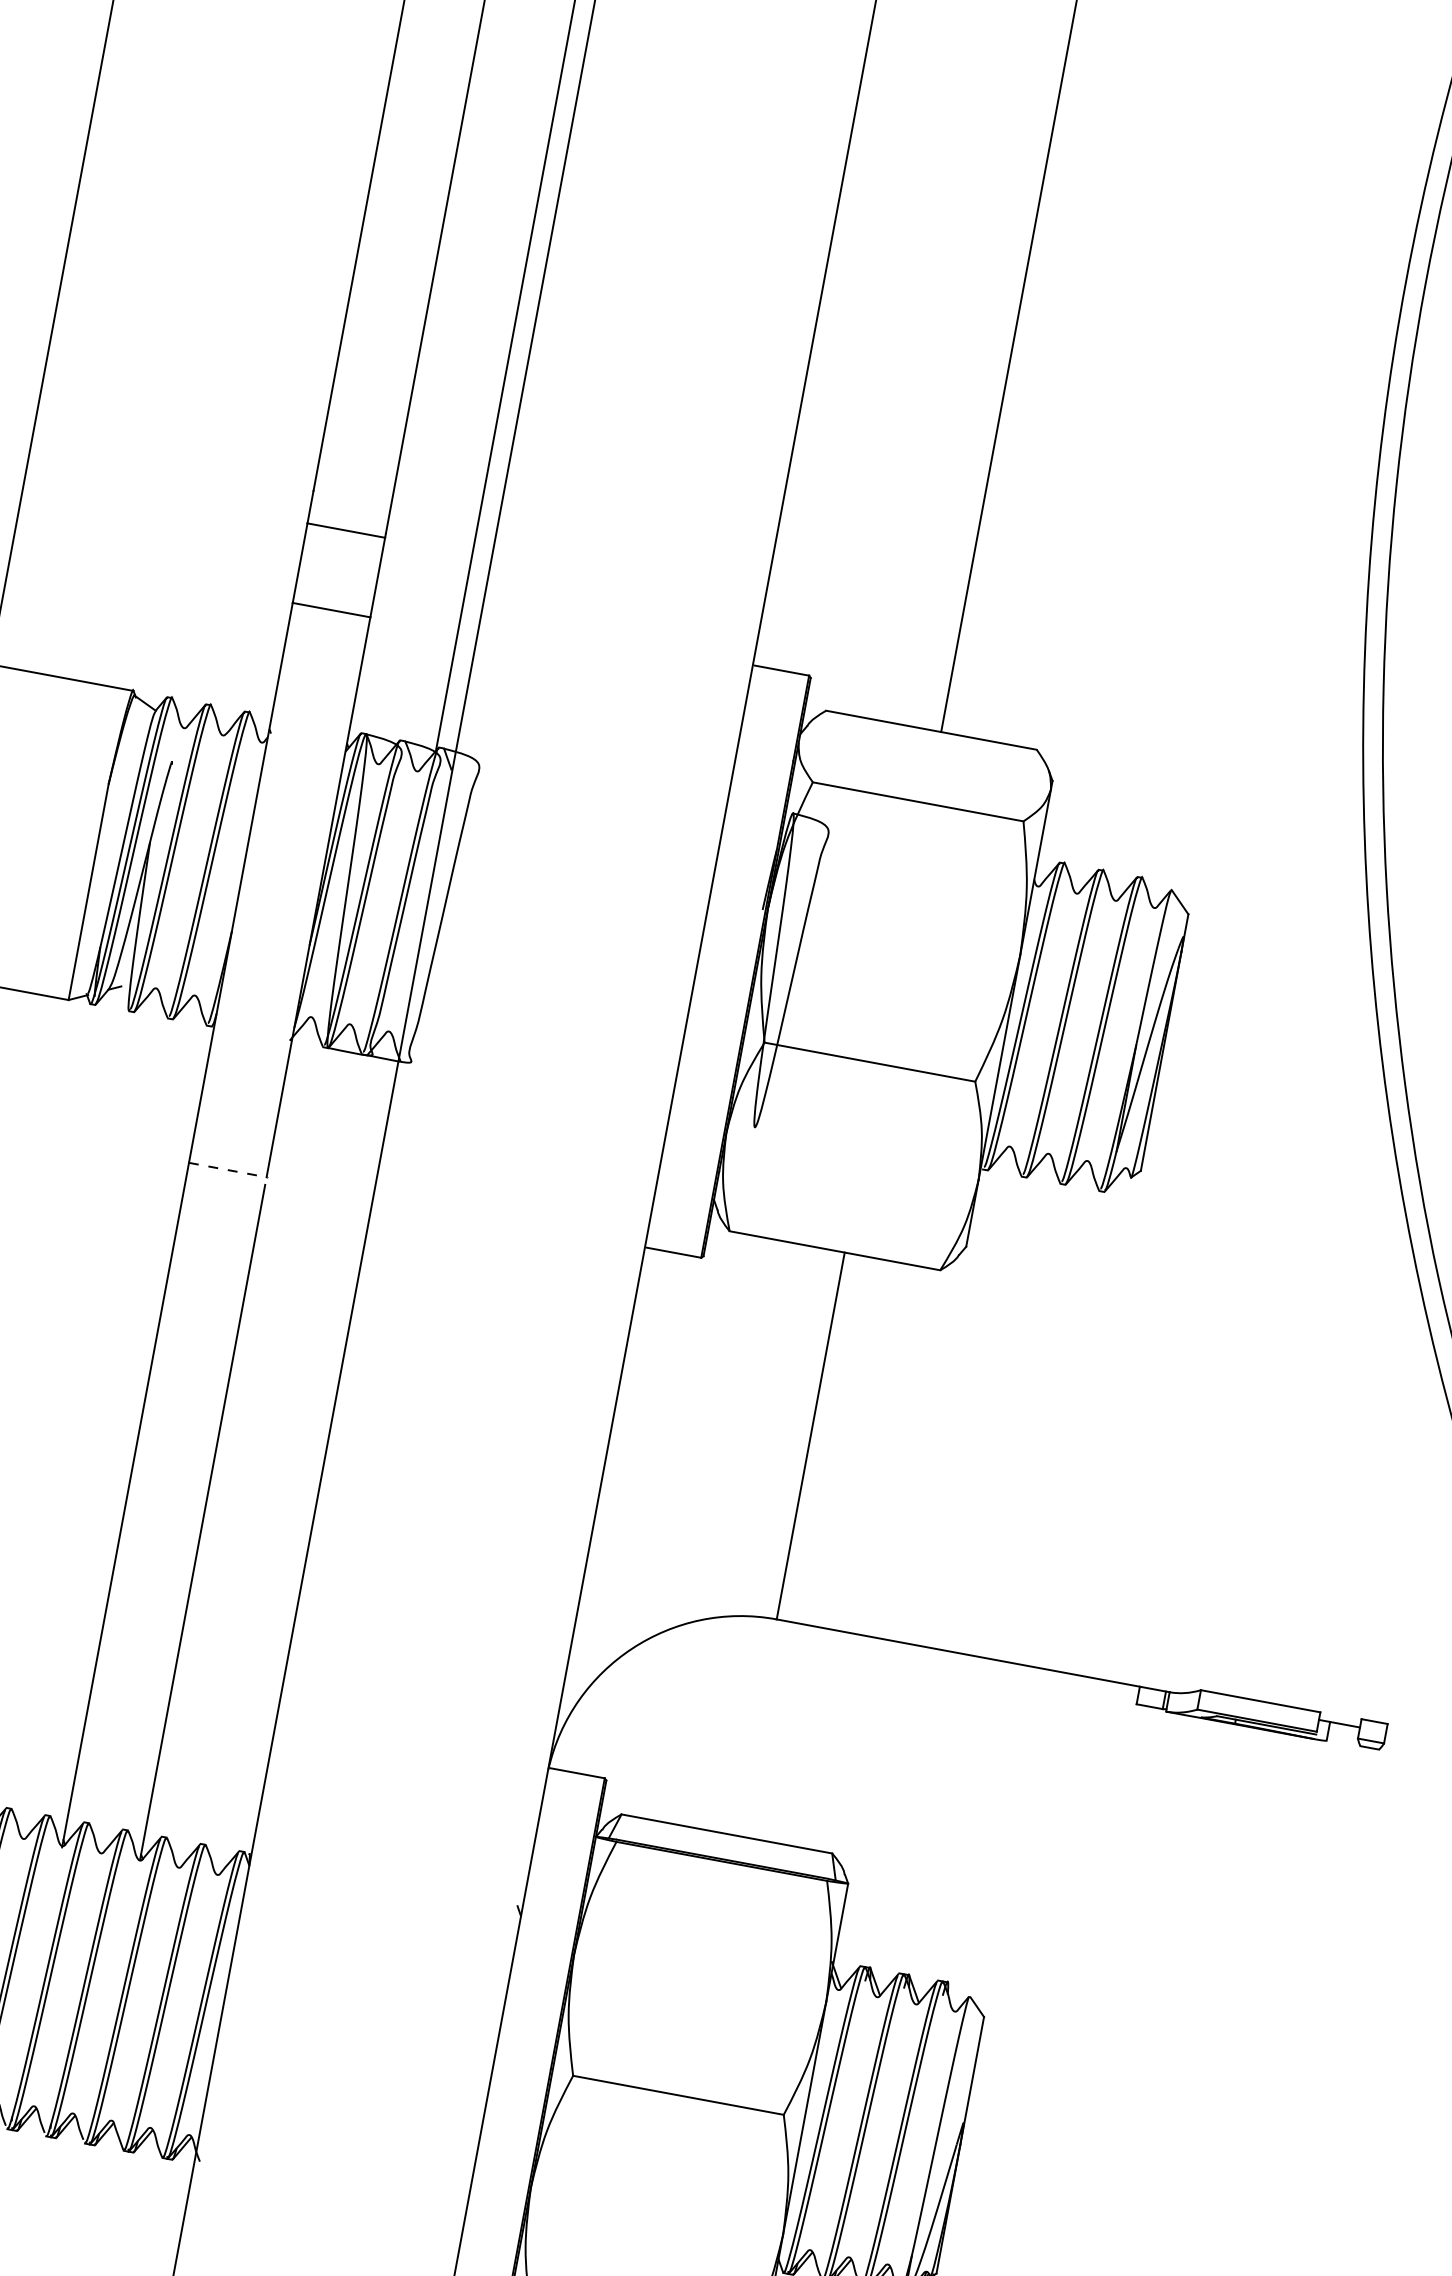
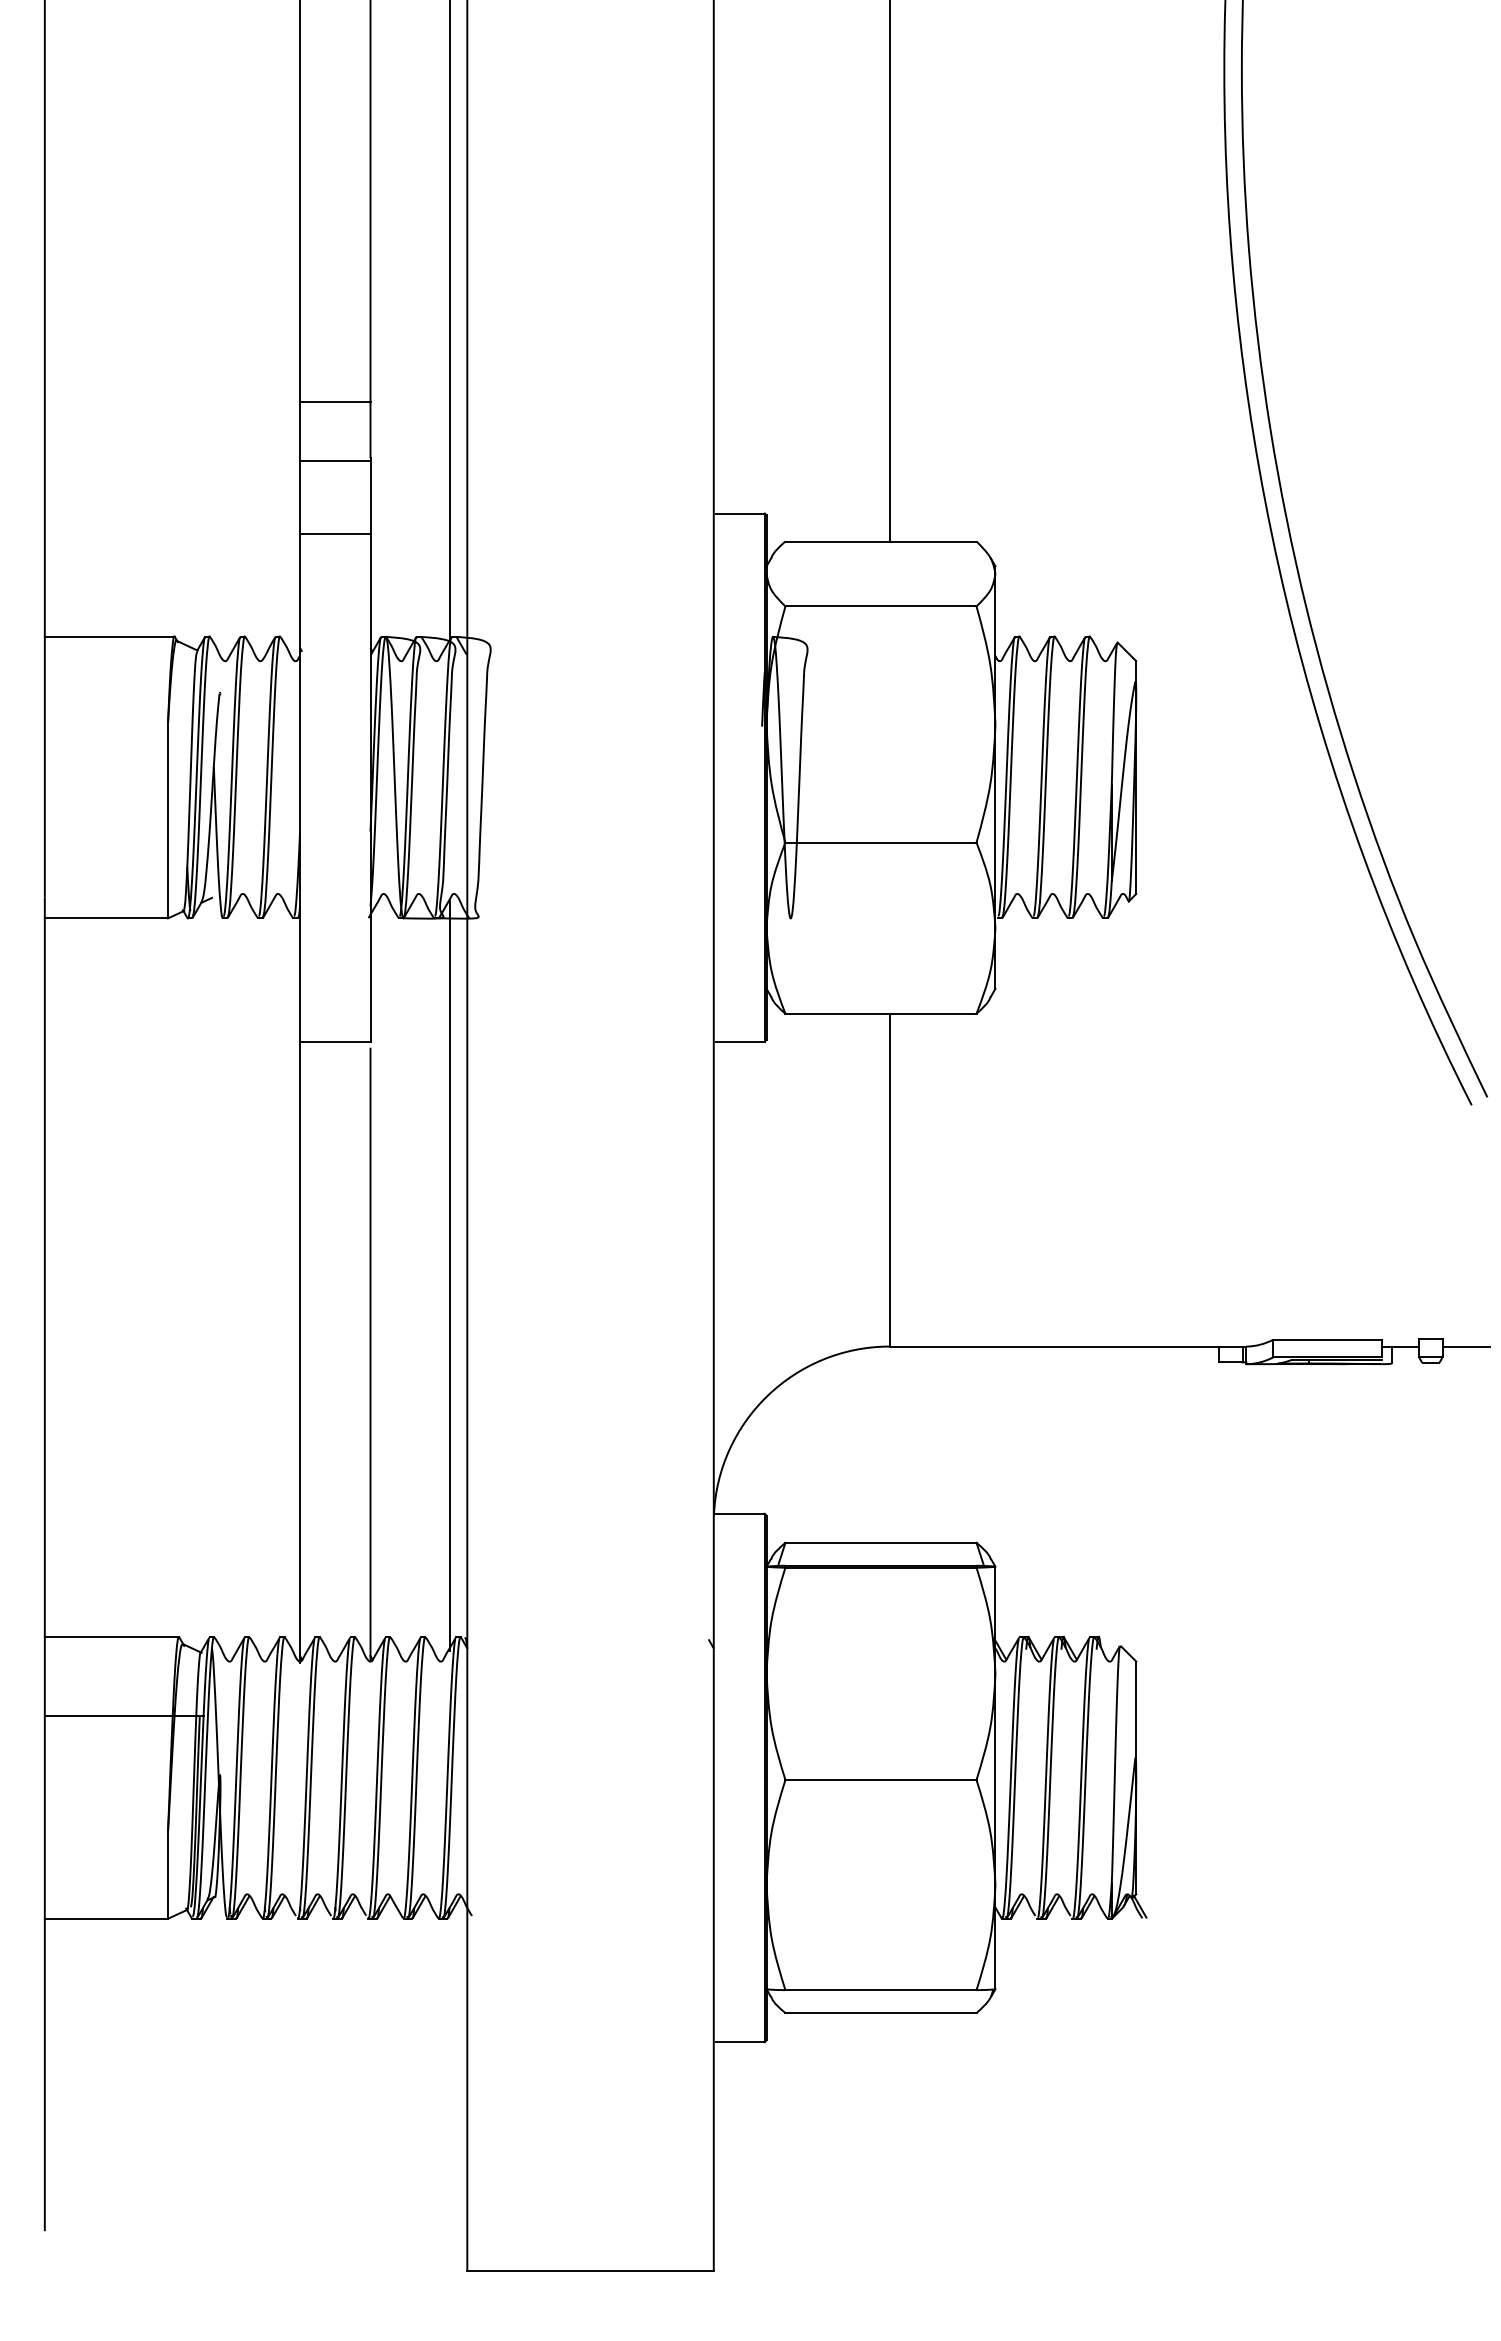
line: (358, 464) -> (335, 401), added
line: (228, 1169) -> (335, 1041), dashed -> solid
line: (305, 1451) -> (449, 1275), added
line: (1412, 1737) -> (1466, 1346), added

